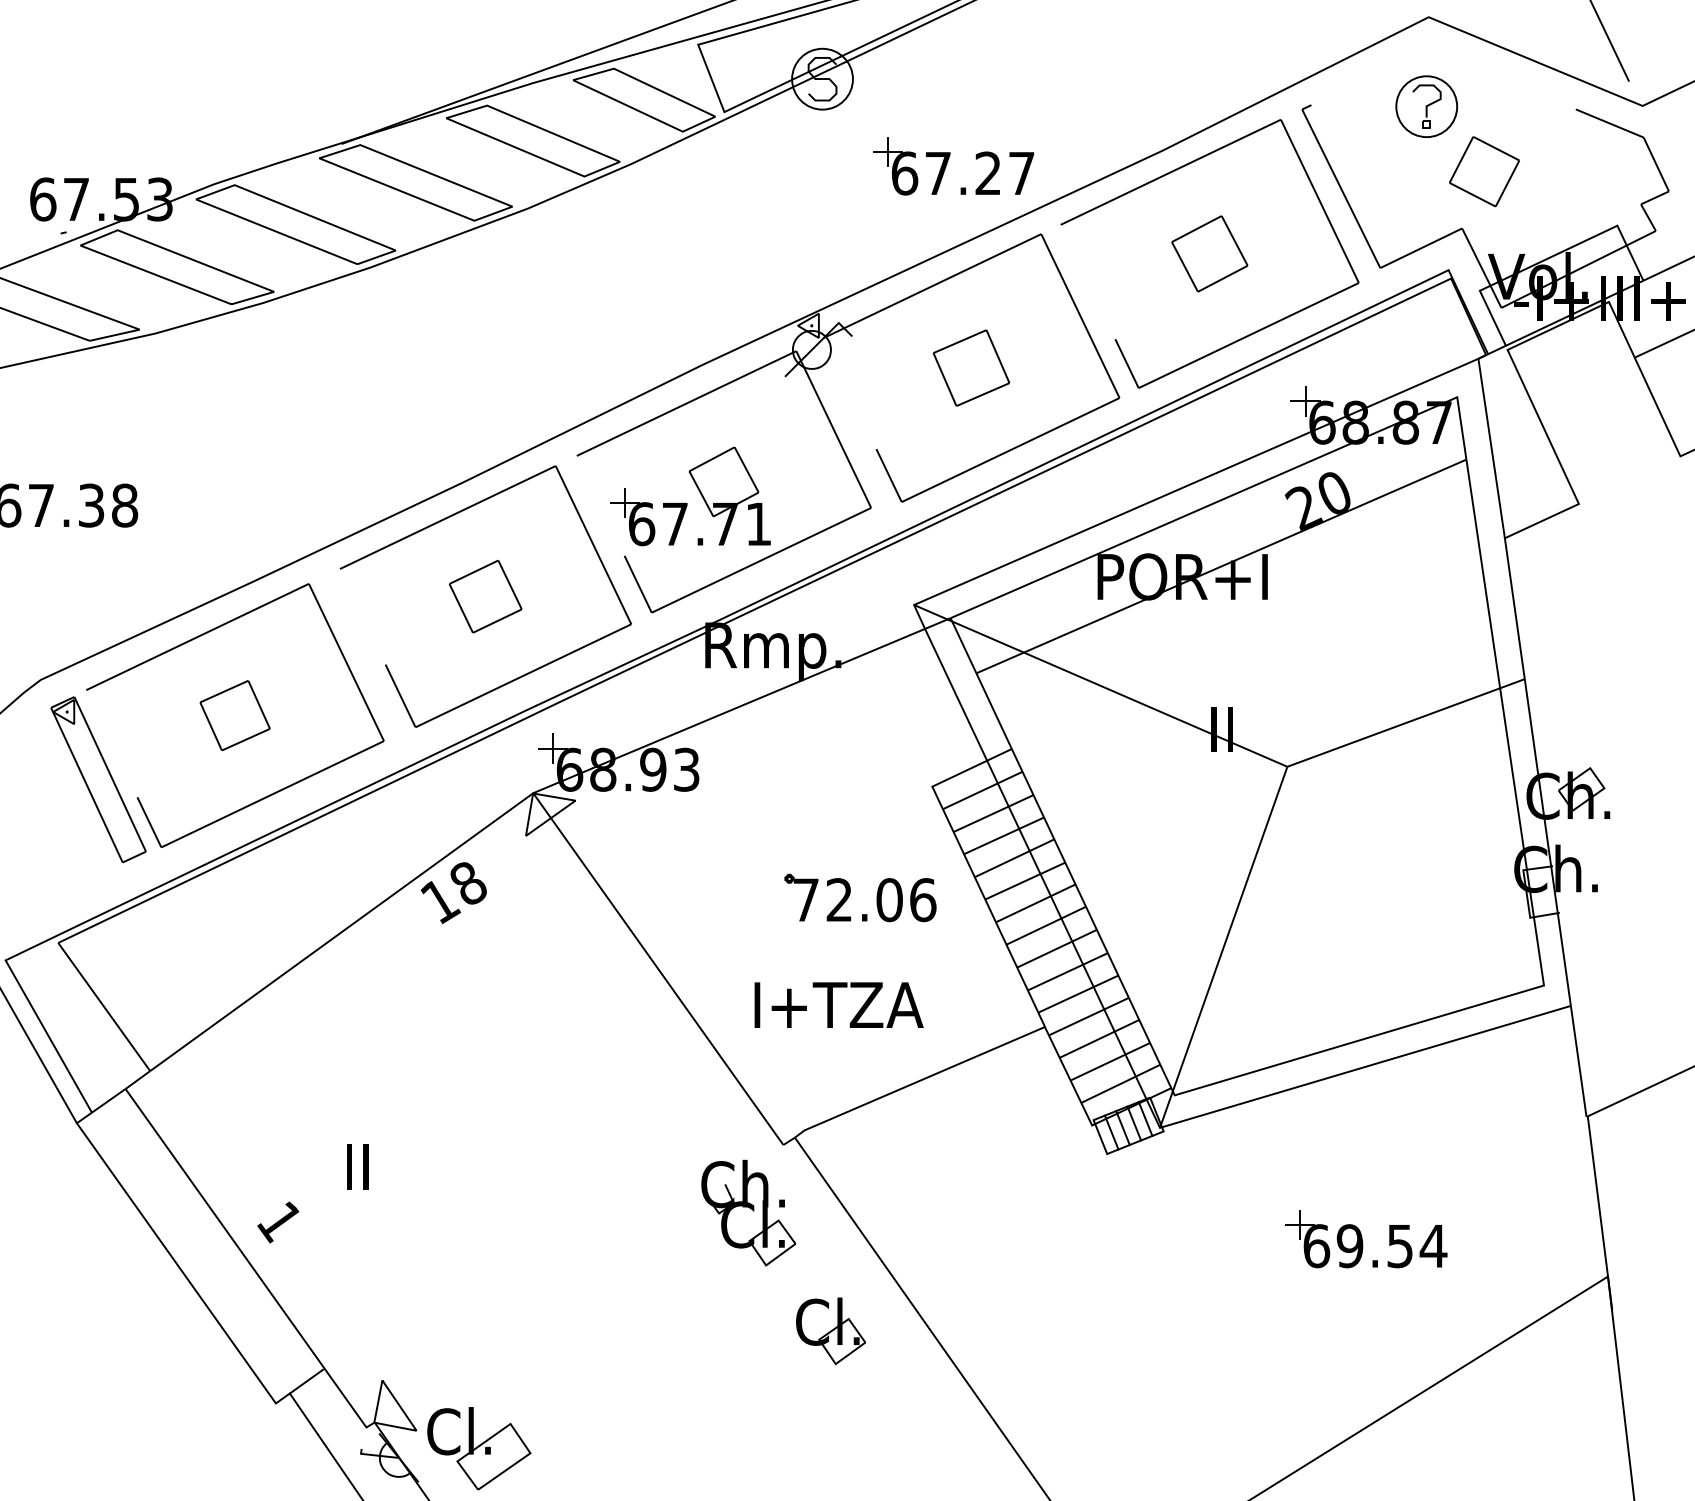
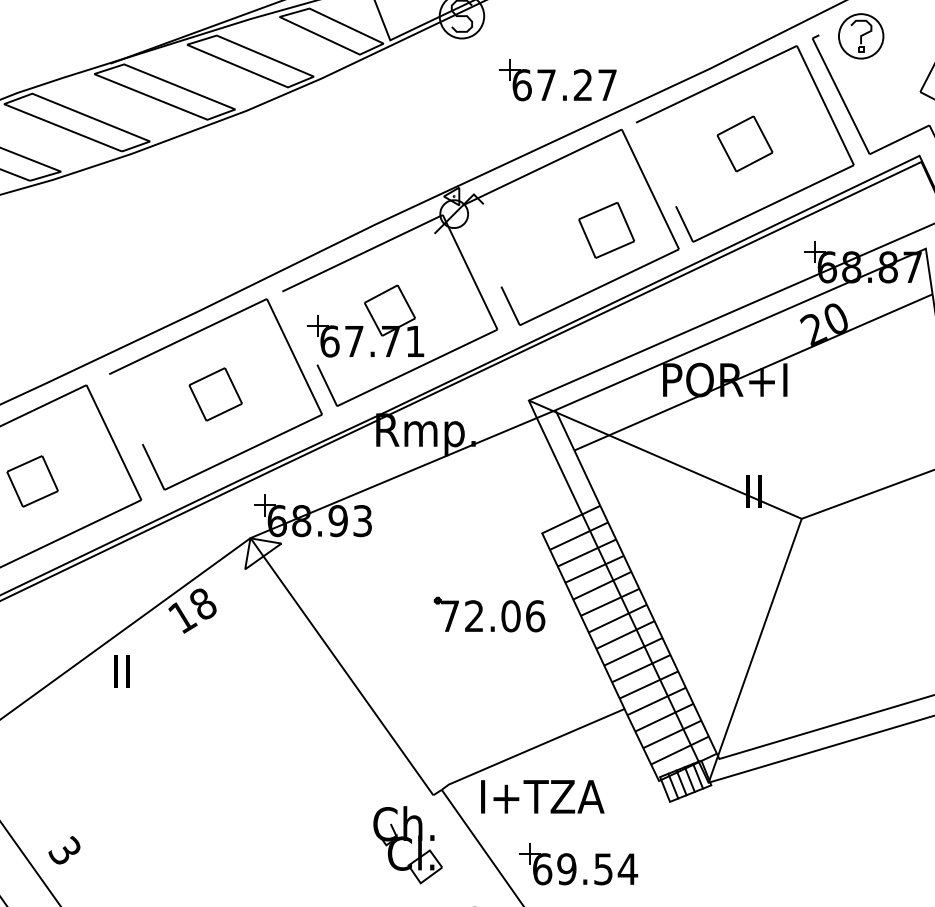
part: (1426, 106) -> (861, 36), moved
part: (971, 367) -> (606, 229), moved
text: (838, 1004) -> (542, 796), moved
text: (357, 1166) -> (122, 671), moved
text: (278, 1221) -> (64, 851), 1 -> 3
part: (1366, 1239) -> (578, 864), moved

